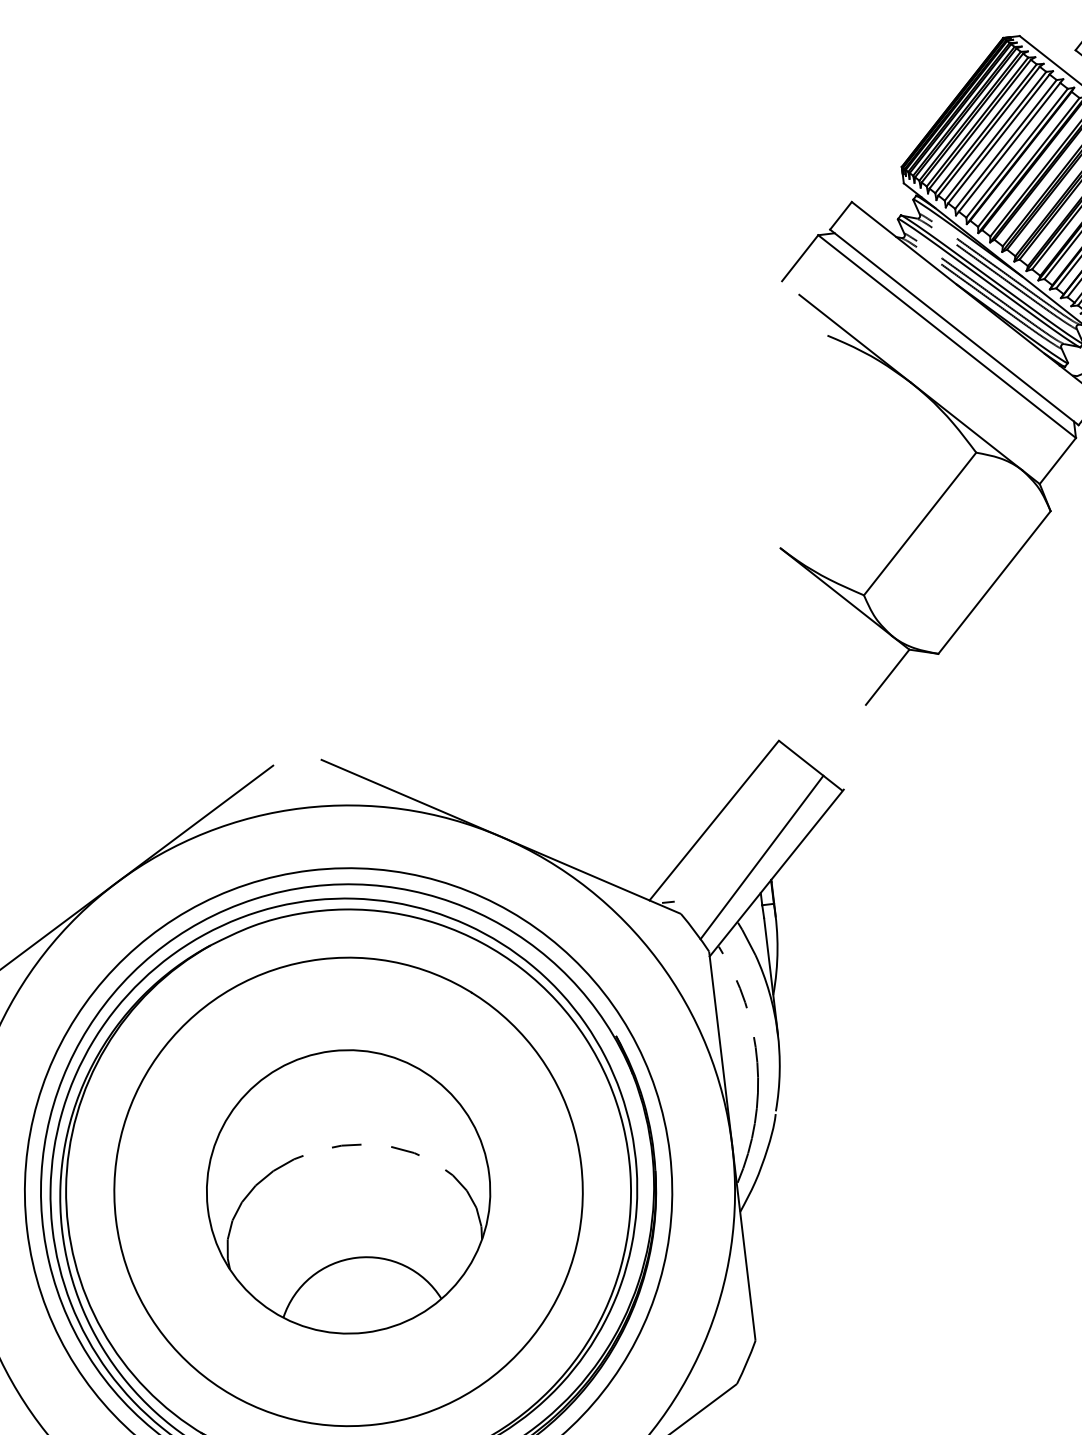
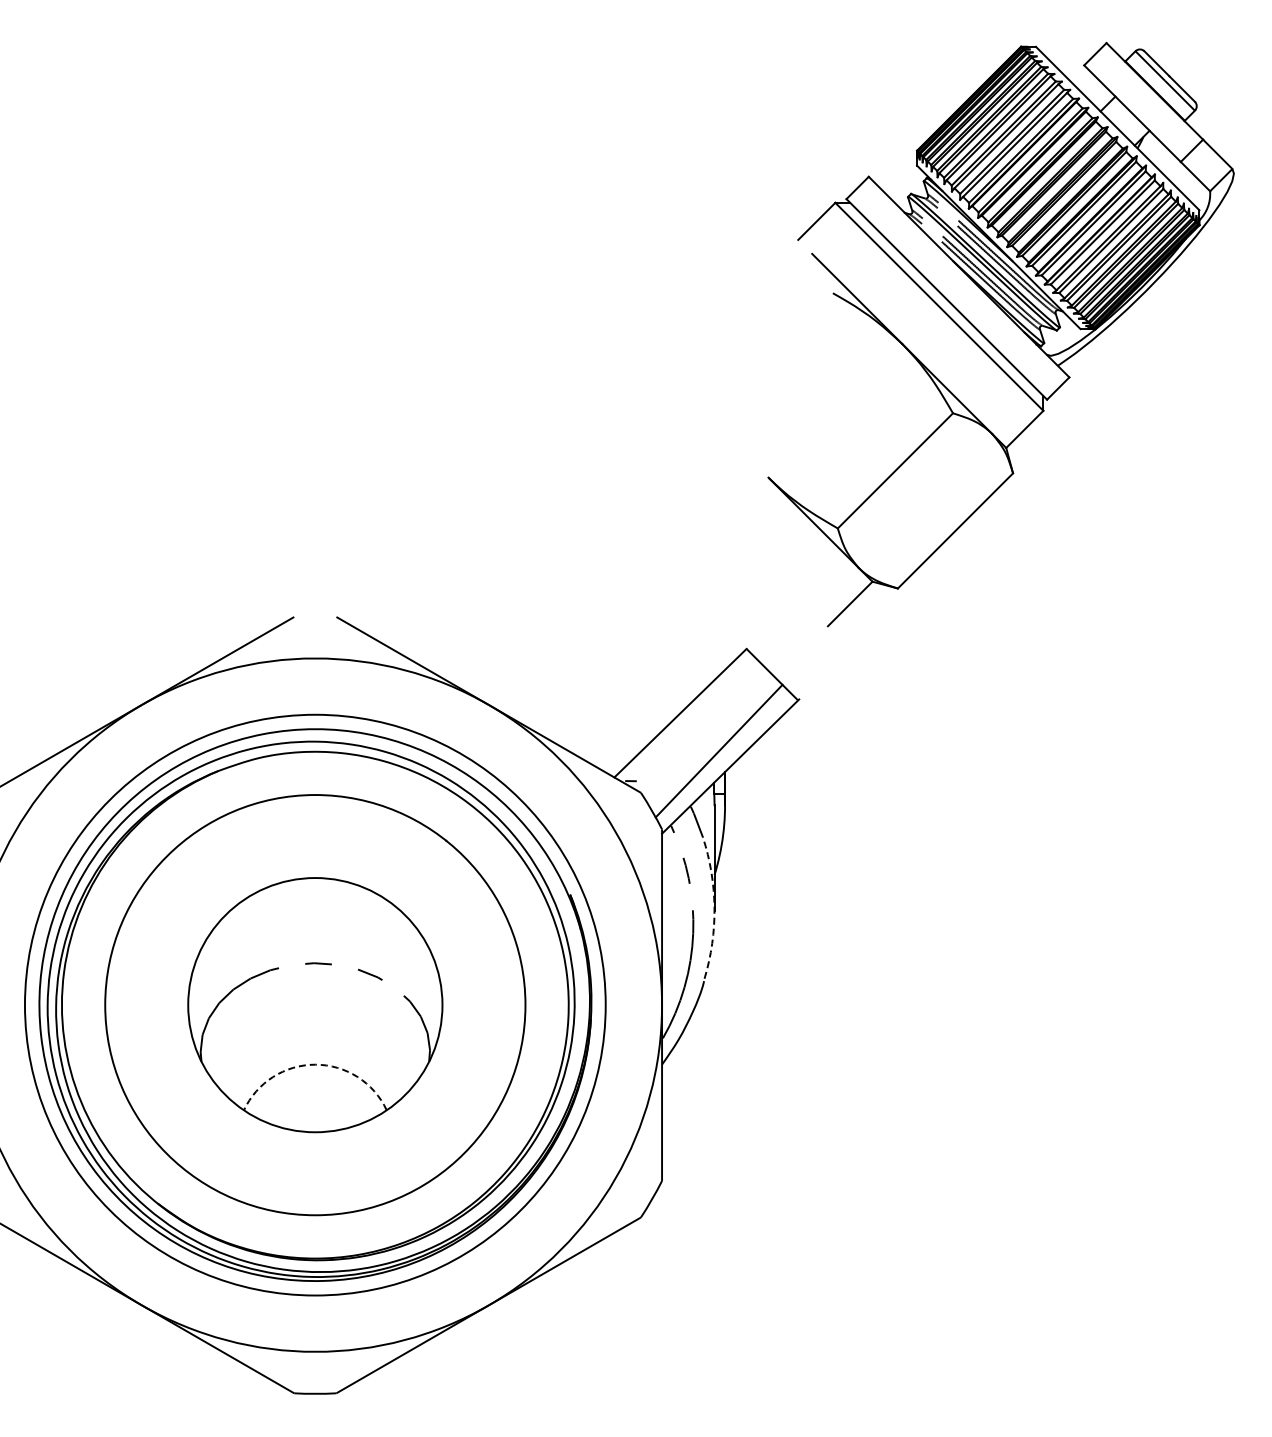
arc: (777, 1031) -> (714, 907), solid -> dashed
arc: (356, 1257) -> (315, 1064), solid -> dashed

